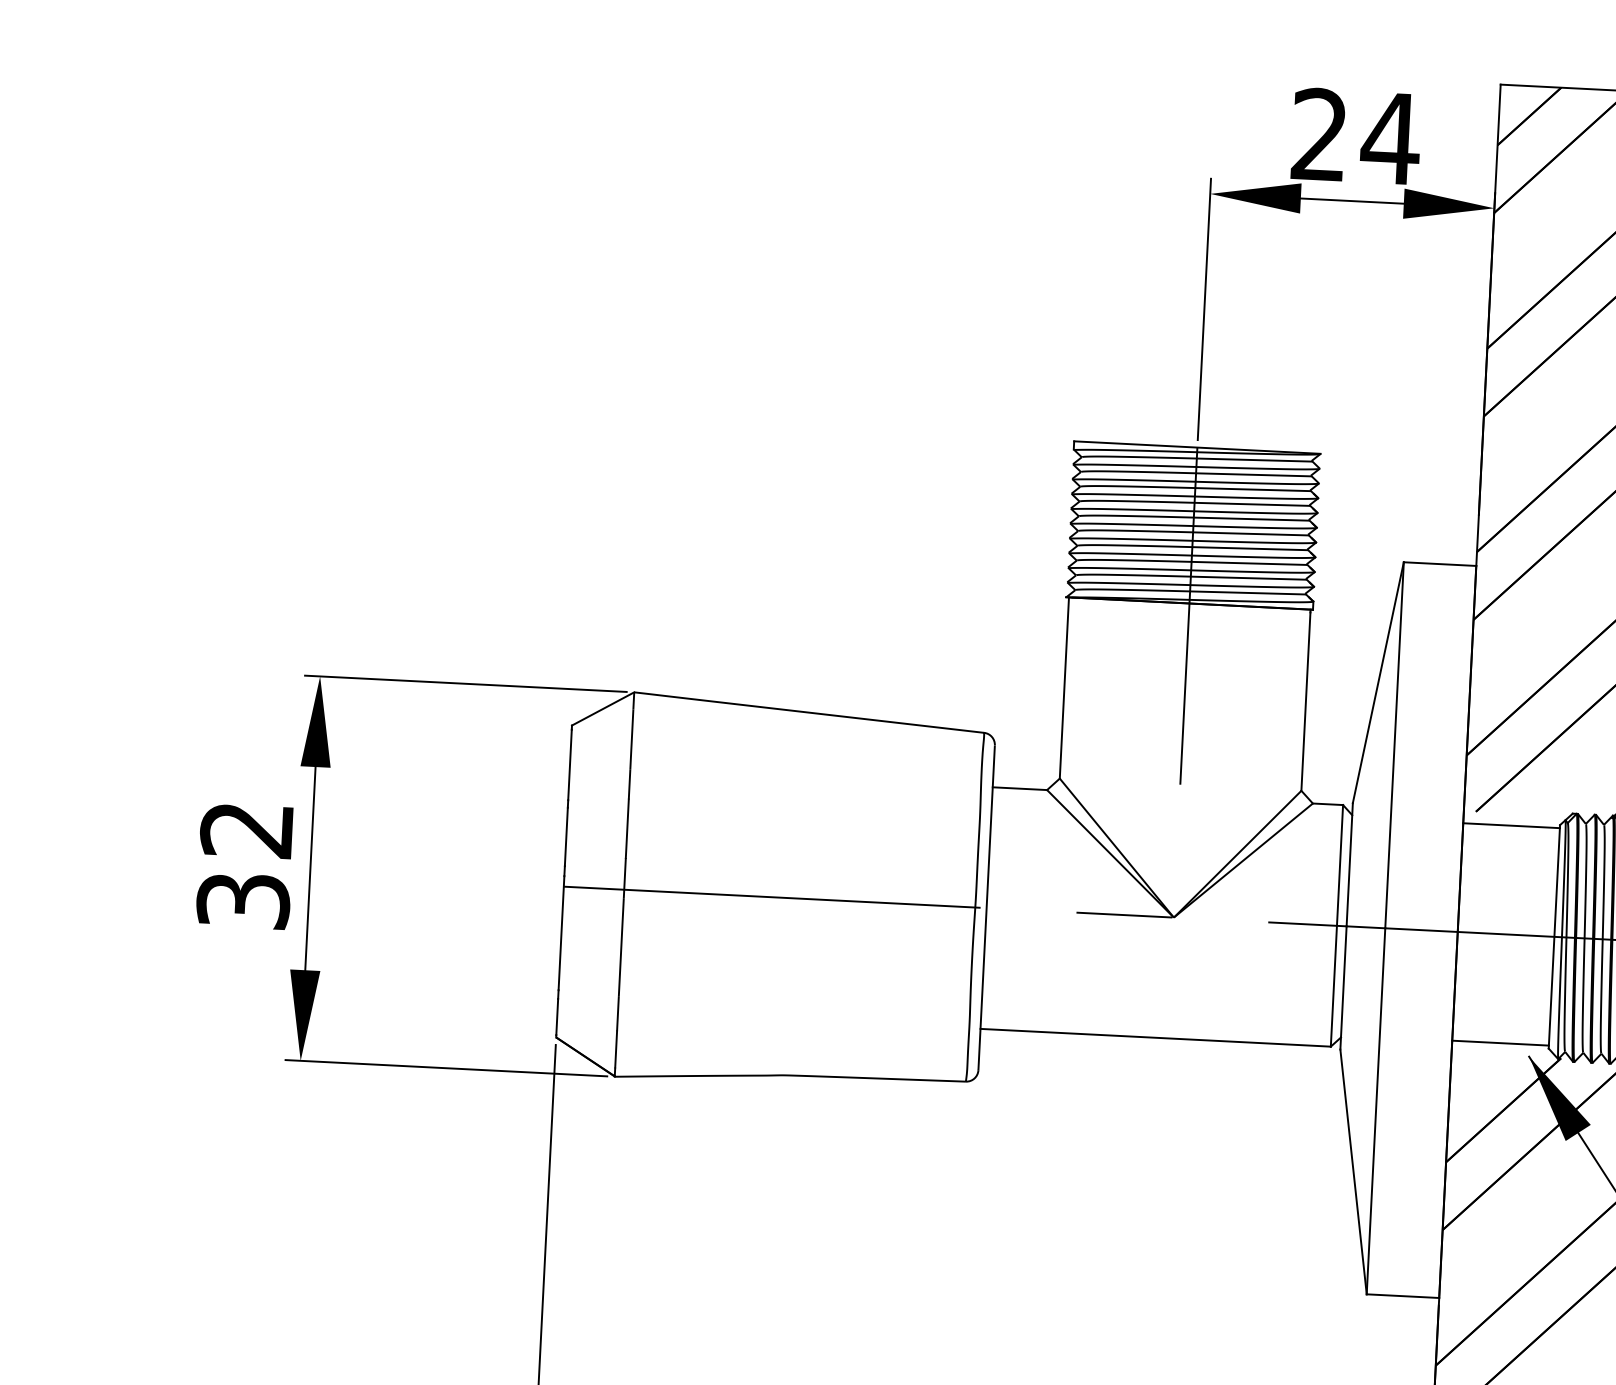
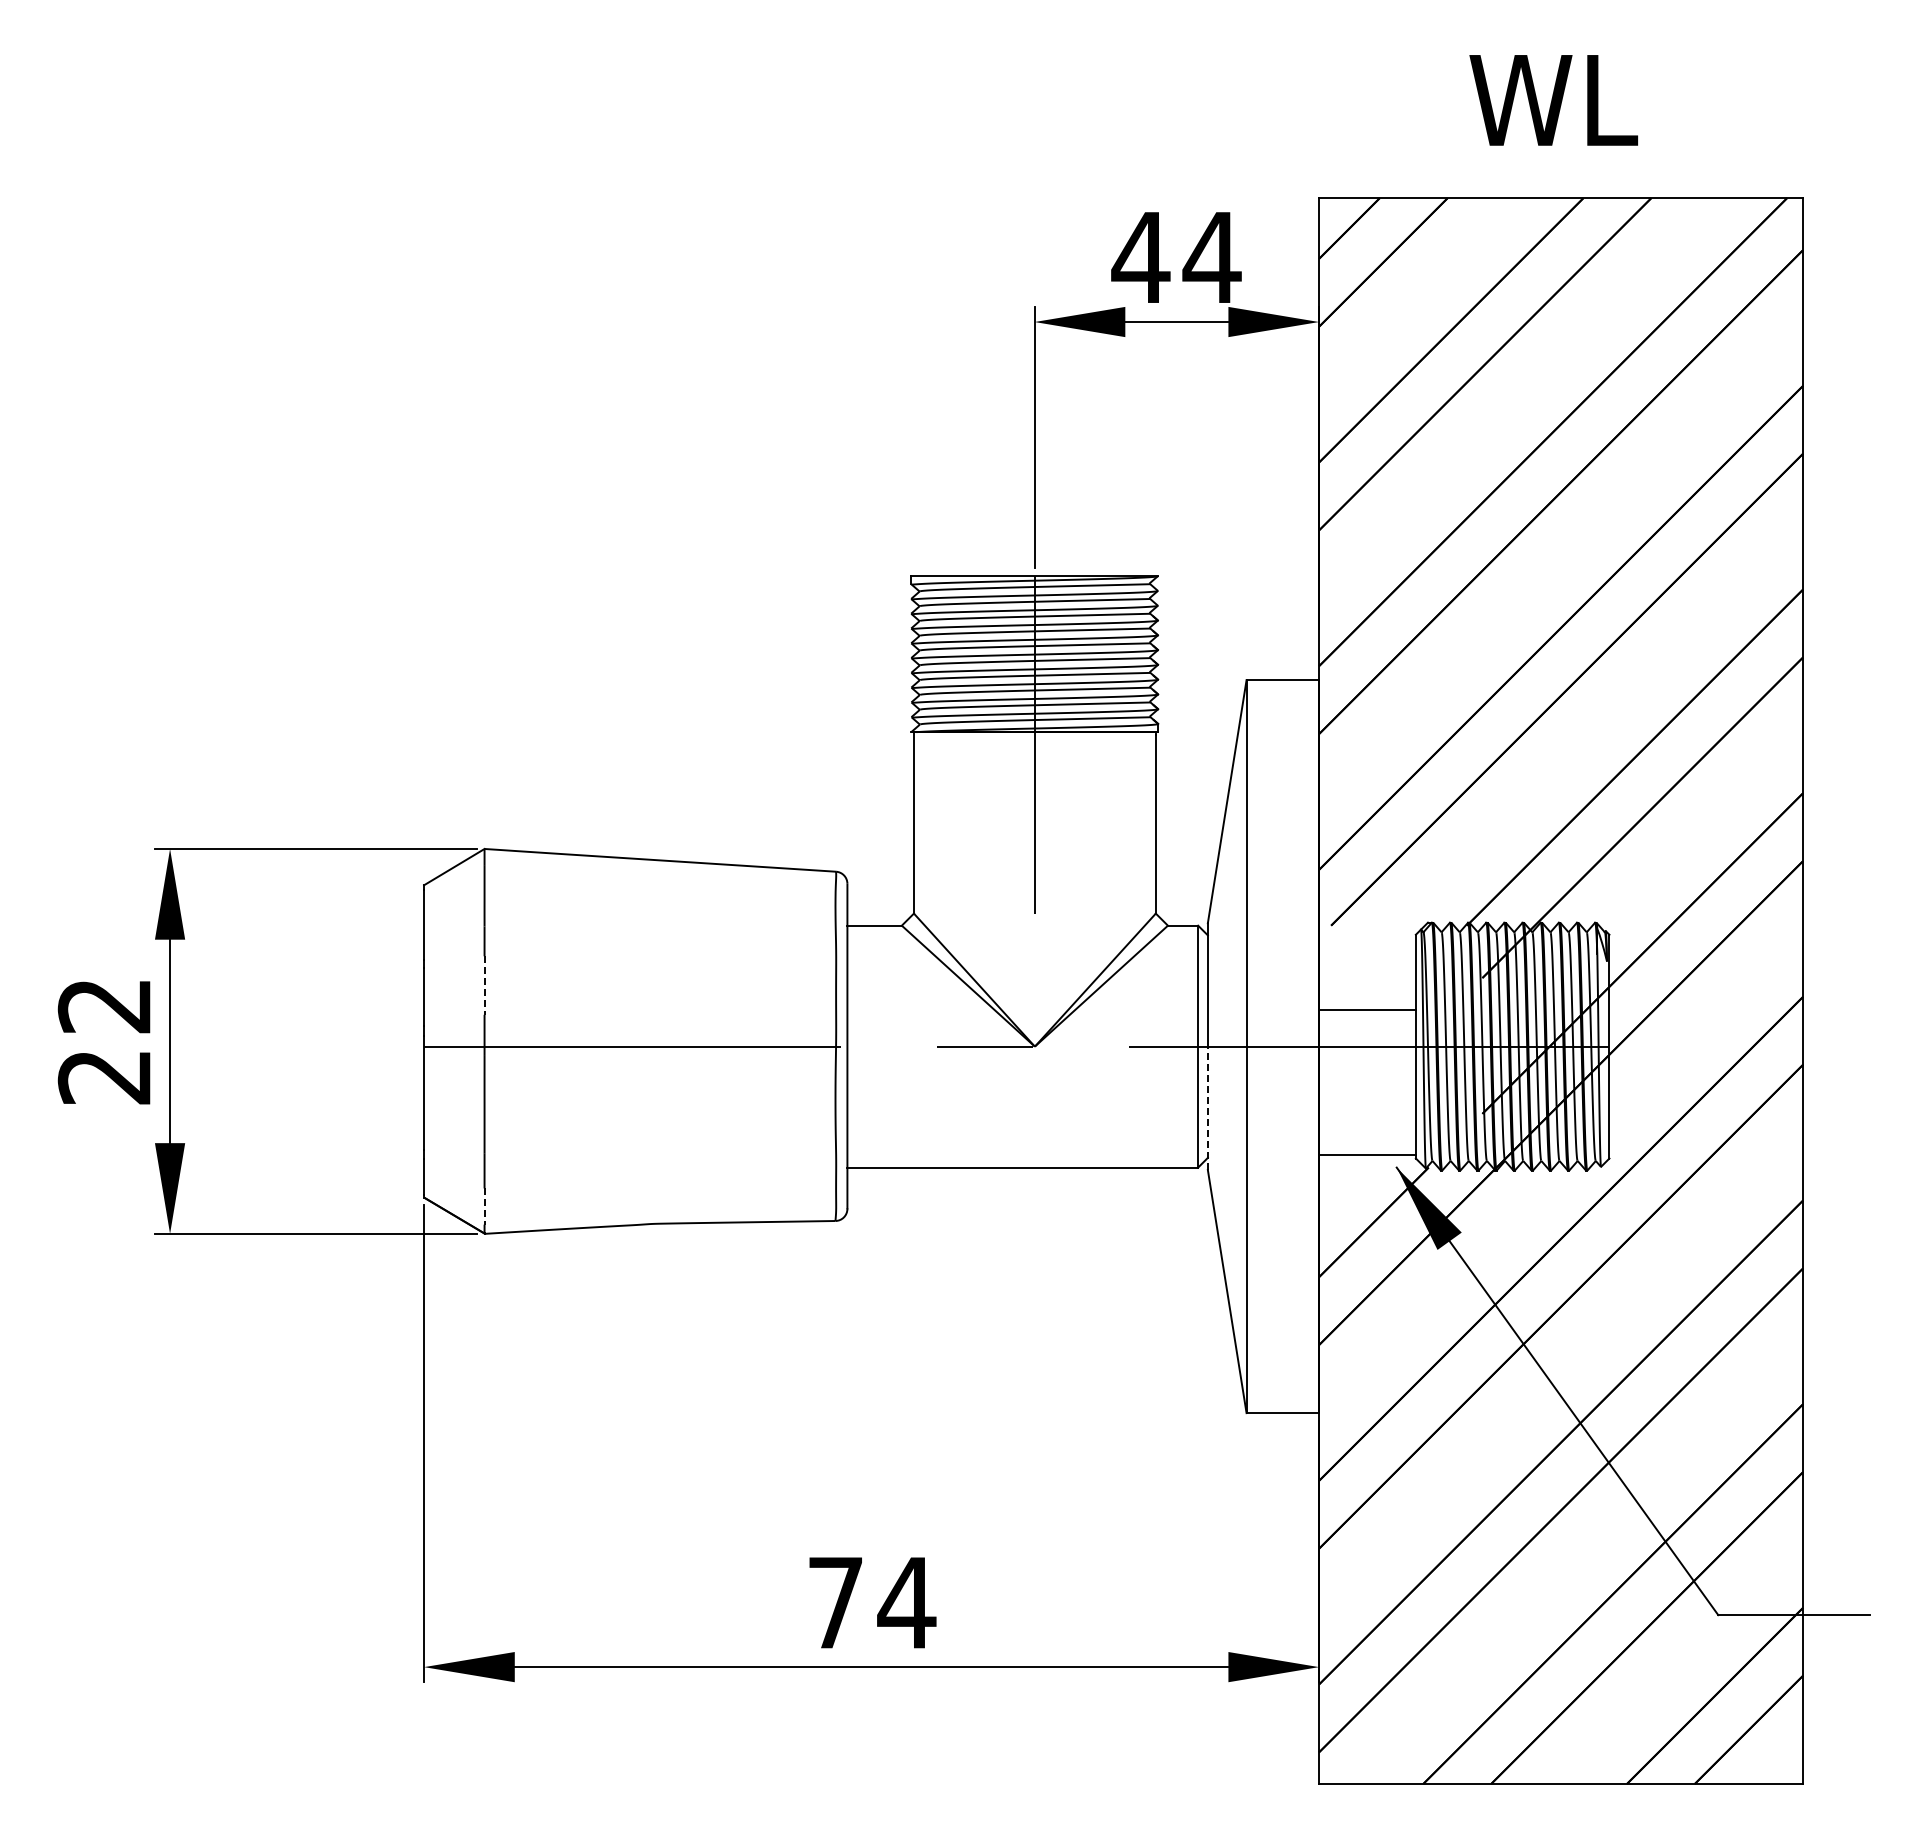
text: (1319, 133) -> (1140, 256), 24 -> 44
line: (1511, 825) -> (1367, 1009), moved
line: (627, 829) -> (484, 986), solid -> dashed
text: (243, 901) -> (104, 1077), 32 -> 22
line: (1343, 988) -> (1207, 1108), solid -> dashed
line: (616, 1050) -> (484, 1207), solid -> dashed

